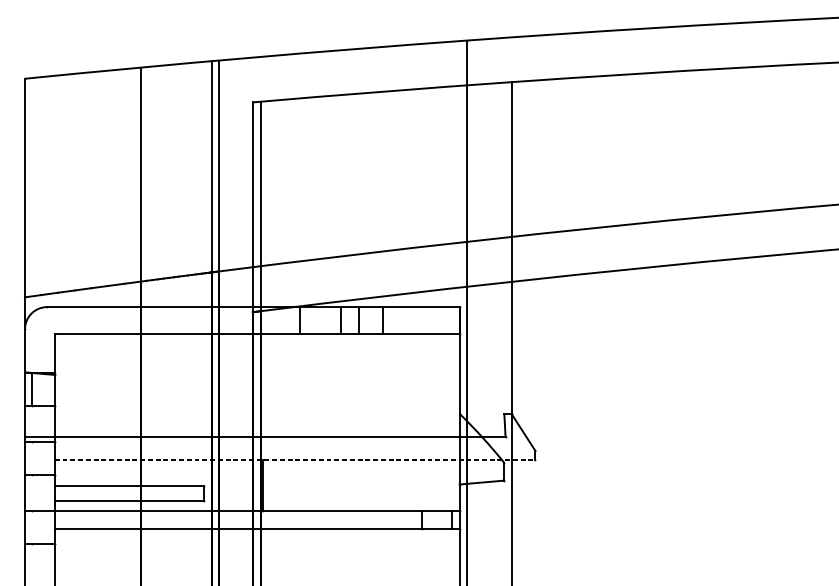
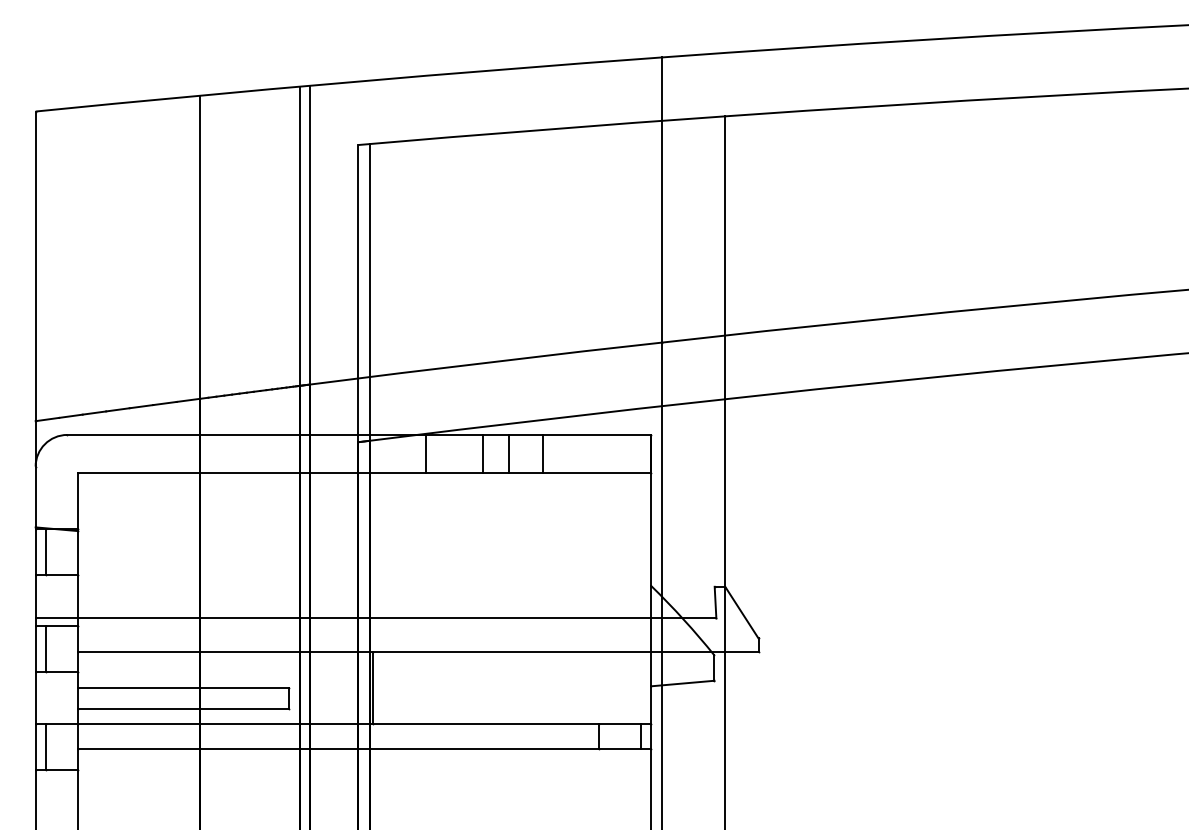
line: (32, 457) -> (46, 648), added
line: (295, 460) -> (418, 652), dashed -> solid
line: (32, 527) -> (46, 746), added

